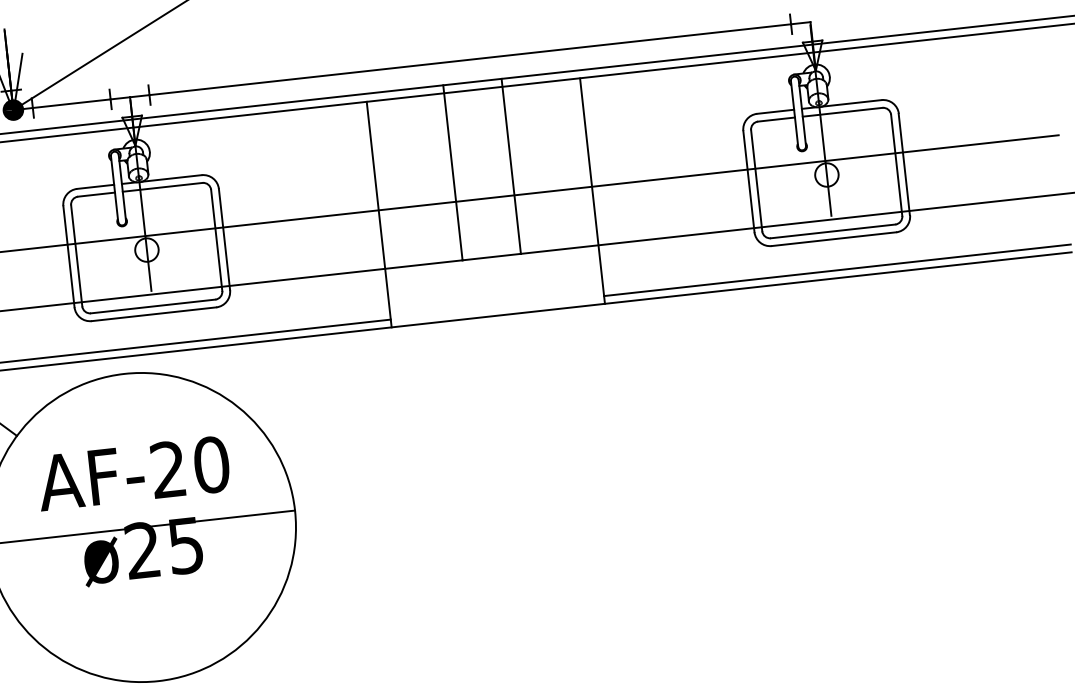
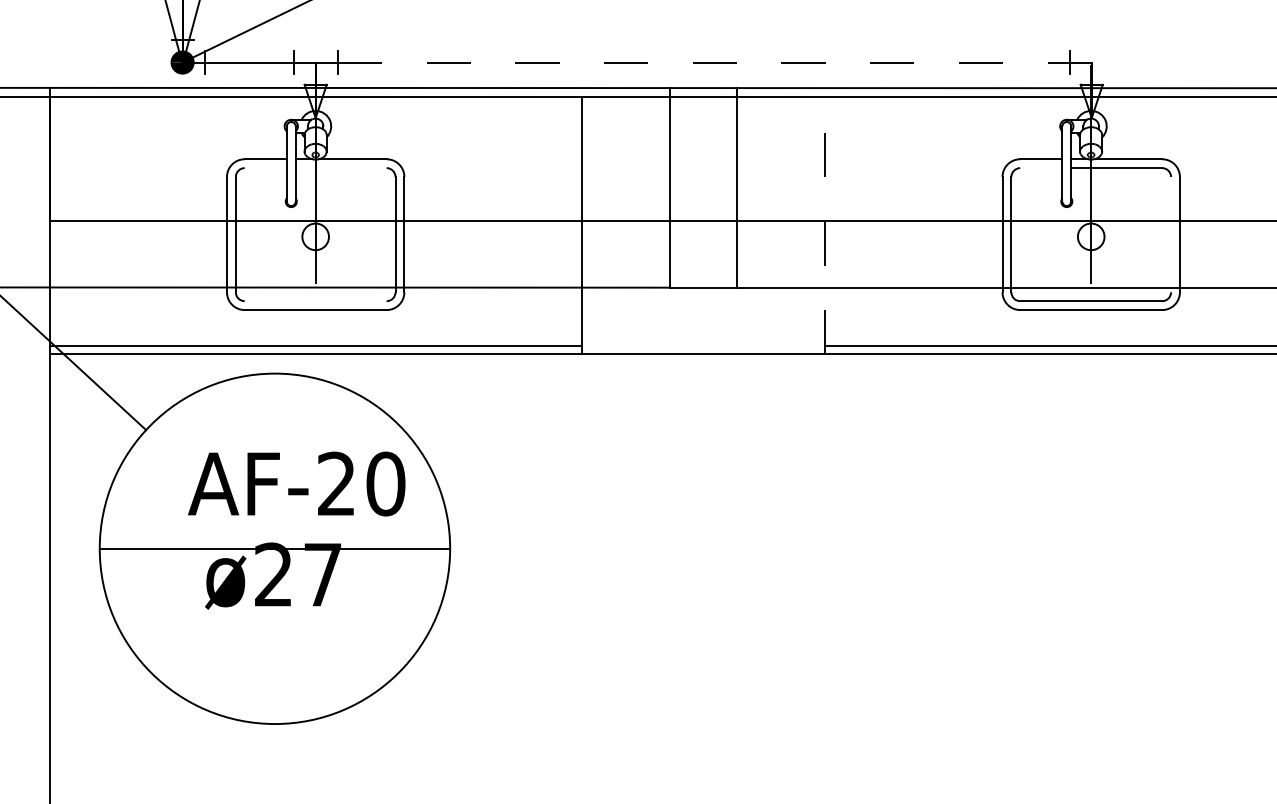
line: (470, 59) -> (703, 62), solid -> dashed
line: (776, 119) -> (1041, 168), removed
line: (897, 165) -> (1171, 234), removed
line: (162, 187) -> (340, 168), removed
line: (592, 190) -> (825, 225), solid -> dashed
line: (96, 194) -> (265, 168), removed
line: (153, 306) -> (315, 301), removed
text: (133, 473) -> (296, 483), moved
text: (185, 546) -> (322, 575), ø25 -> ø27

